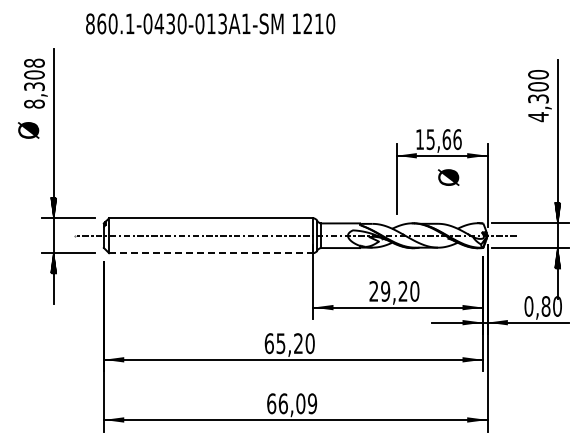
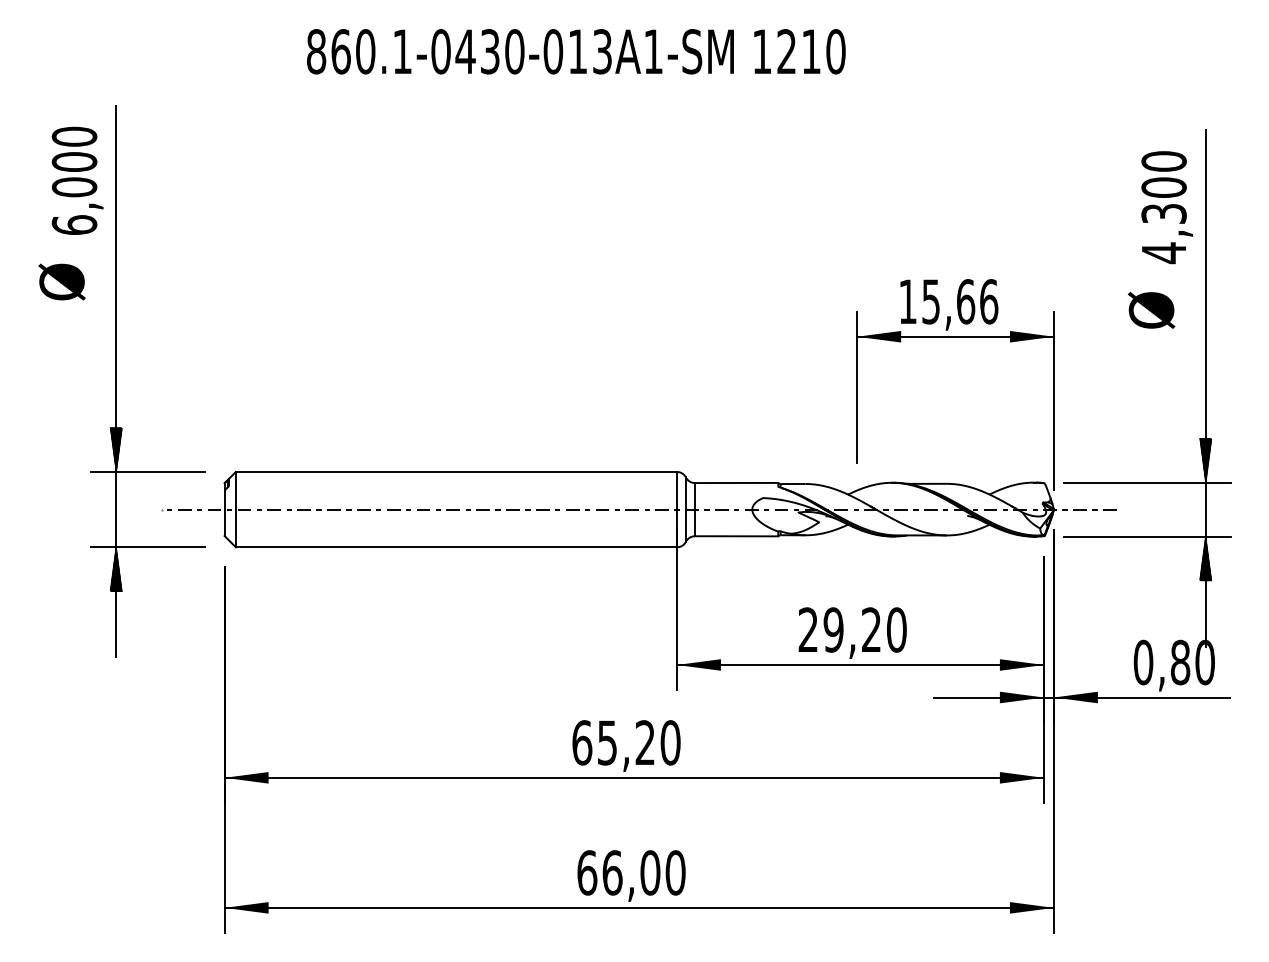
text: (210, 23) -> (576, 50), moved
text: (34, 83) -> (74, 180), 8,308 -> 6,000
text: (448, 177) -> (1151, 310), moved
line: (211, 253) -> (457, 548), dashed -> solid
text: (312, 403) -> (675, 872), 66,09 -> 66,00

